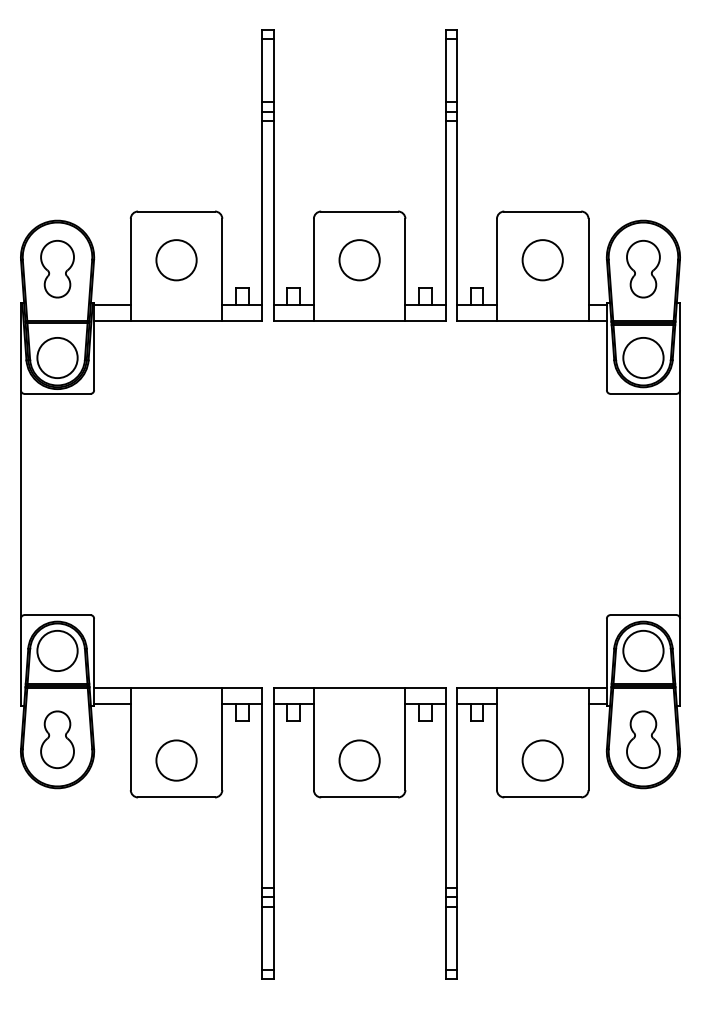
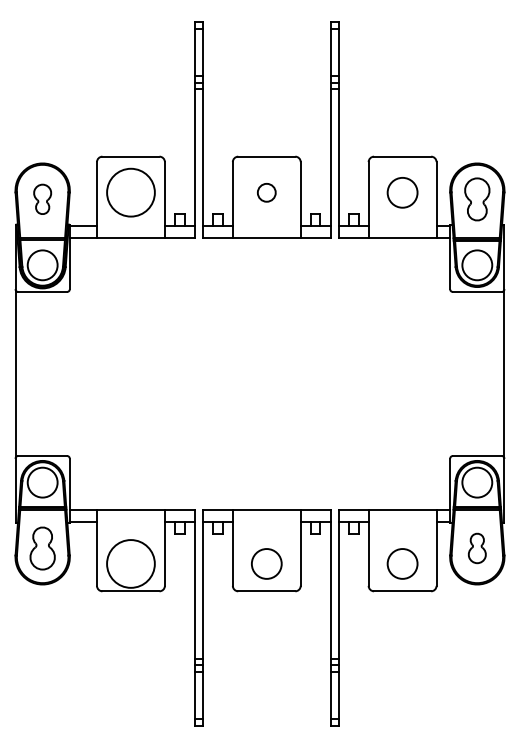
circle: (176, 260) -> (130, 193), size x1.6
circle: (359, 260) -> (266, 193), size x0.6
part: (57, 268) -> (42, 198), size x0.7
part: (643, 739) -> (477, 548), size x0.7
circle: (176, 760) -> (130, 563), size x1.6

